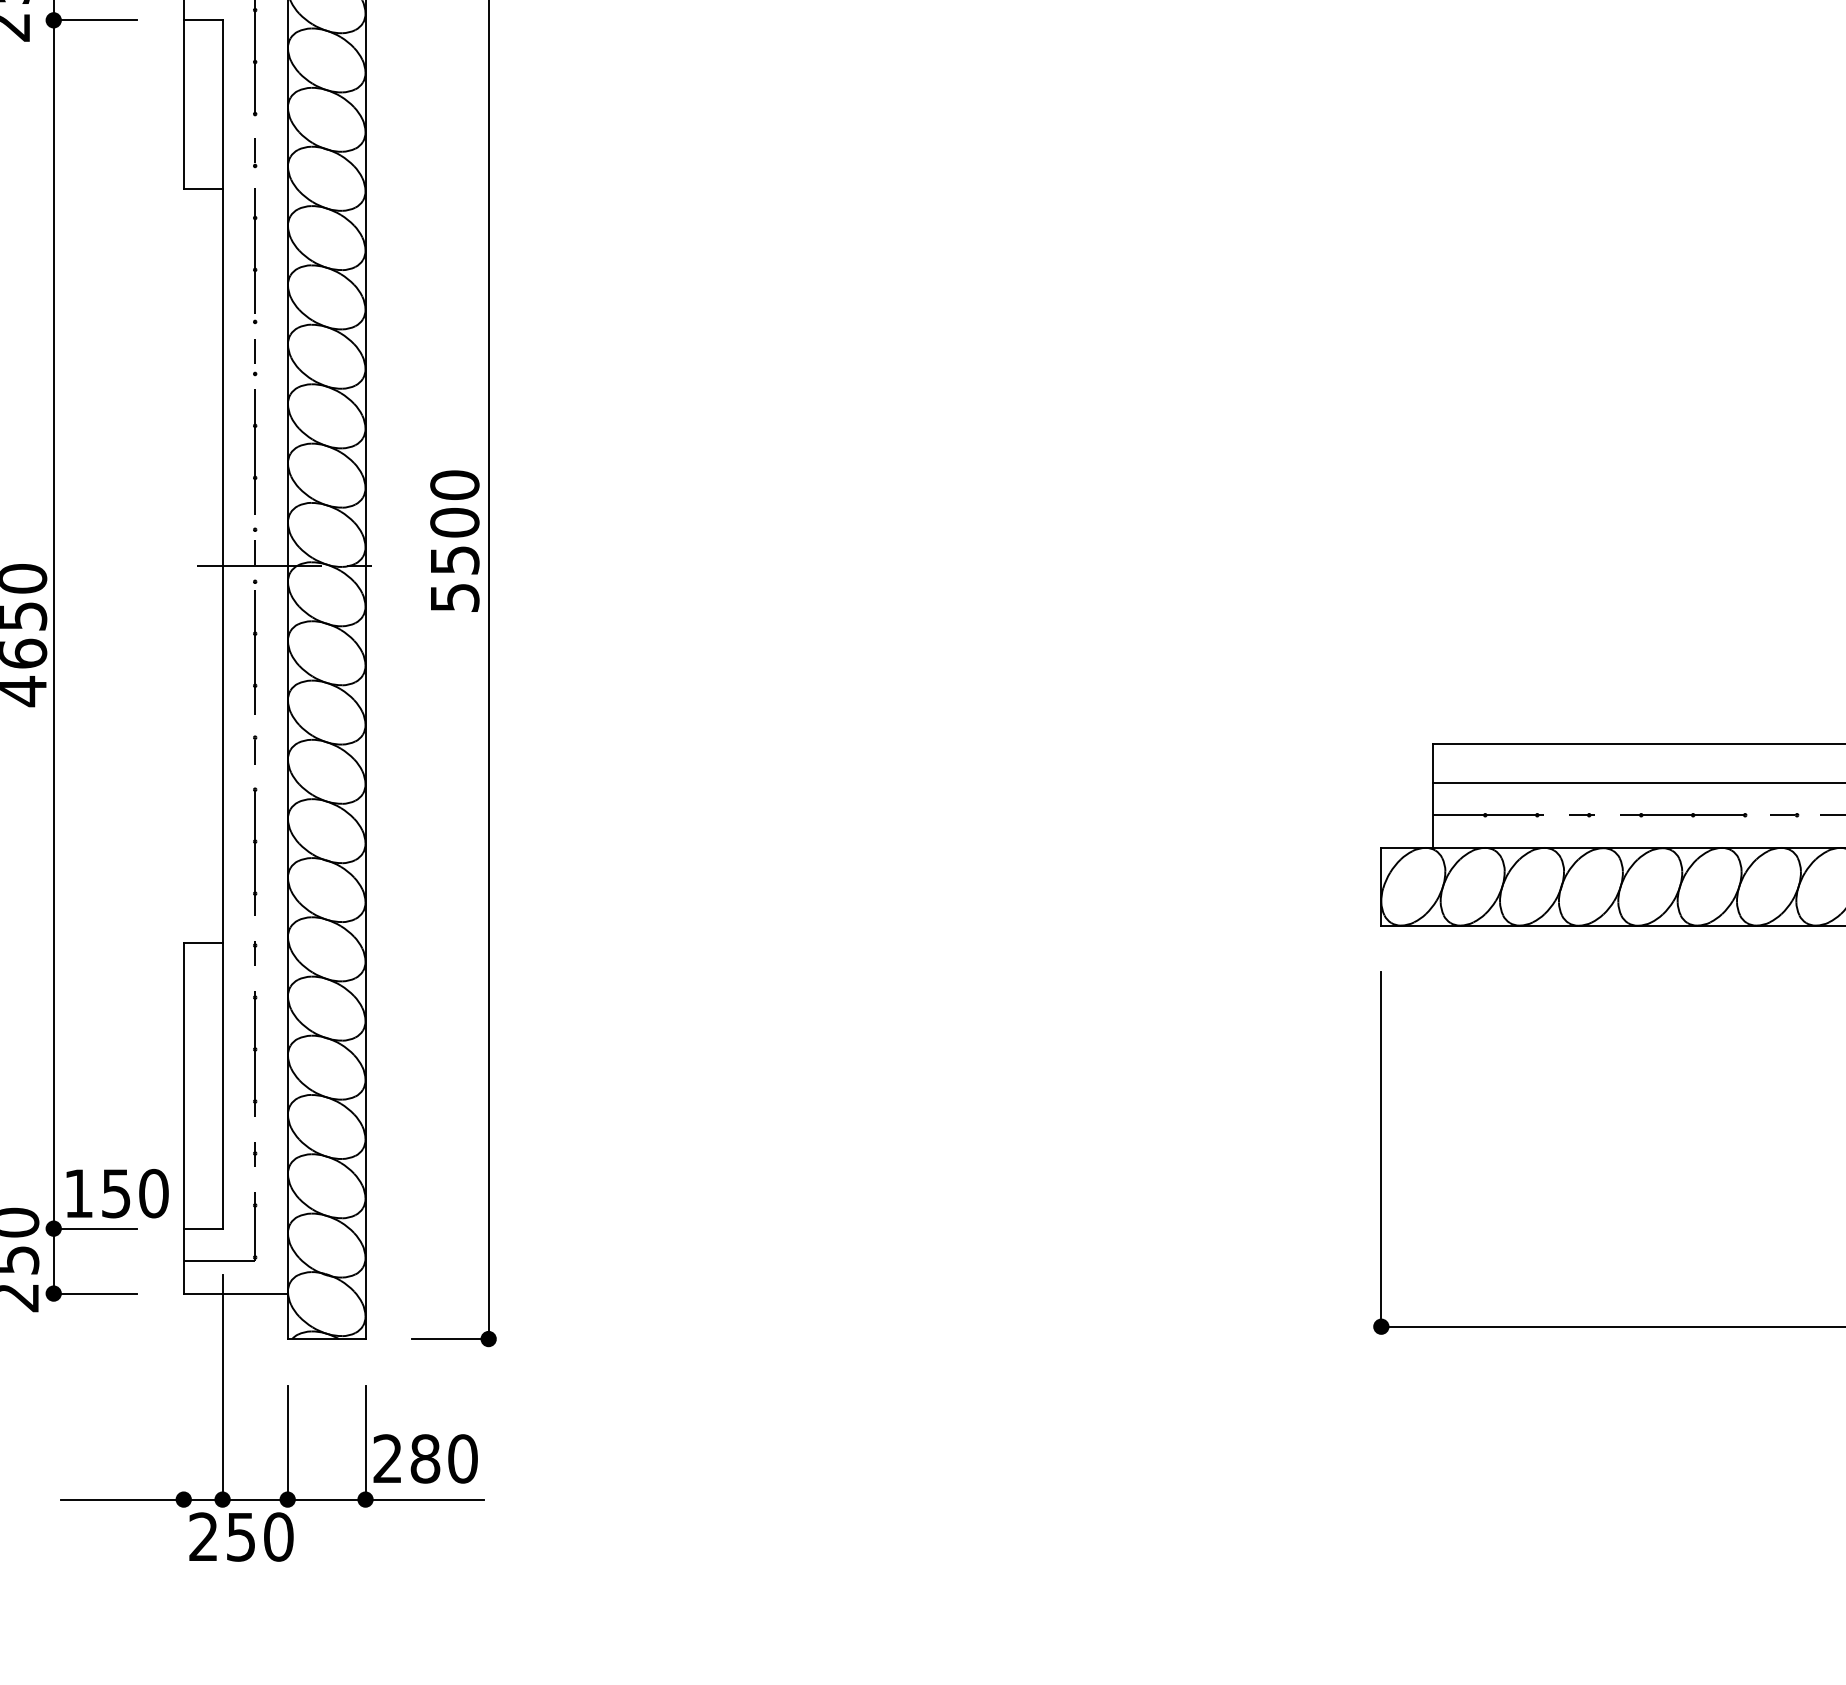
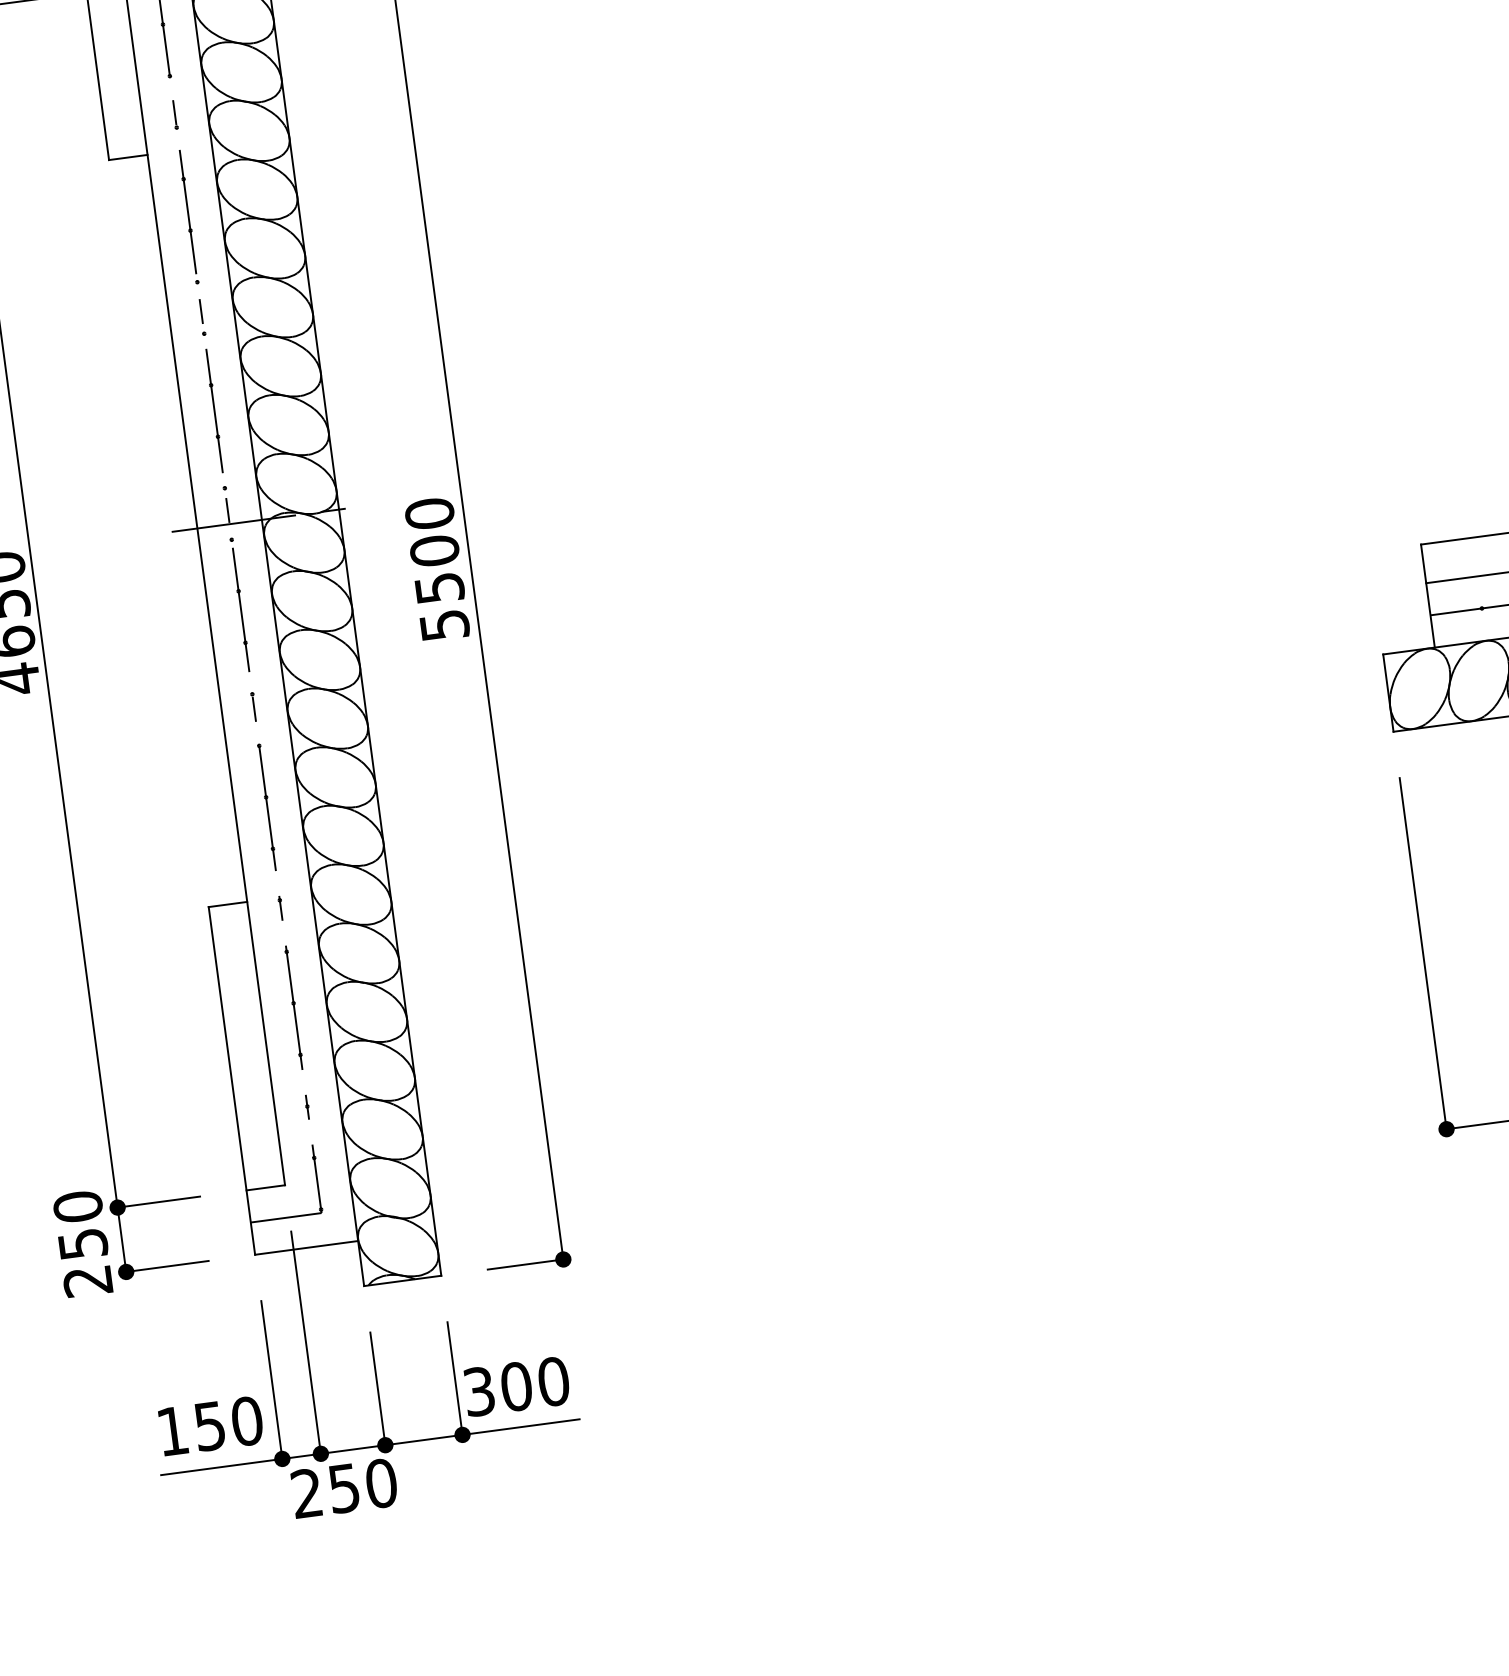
text: (454, 540) -> (436, 568), moved
text: (117, 1193) -> (211, 1425), moved
line: (183, 1419) -> (271, 1379), added
text: (406, 1458) -> (497, 1388), 280 -> 300

